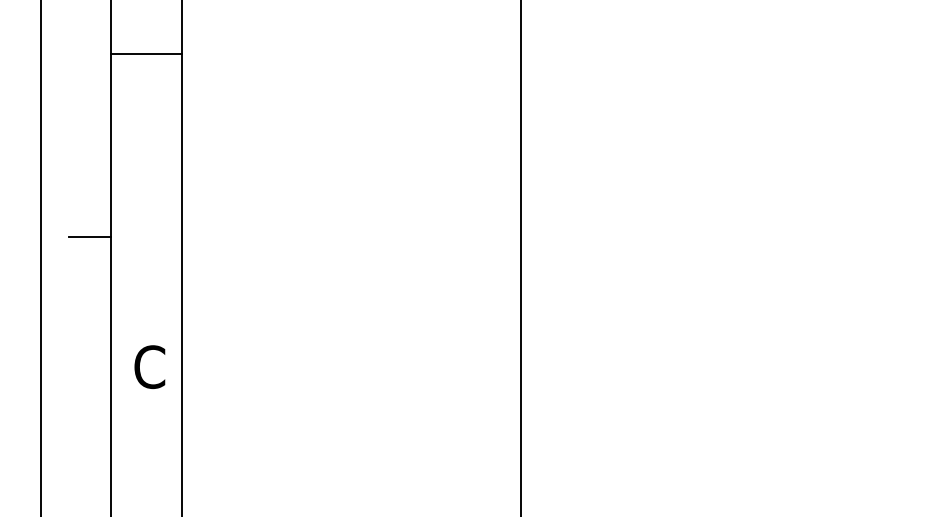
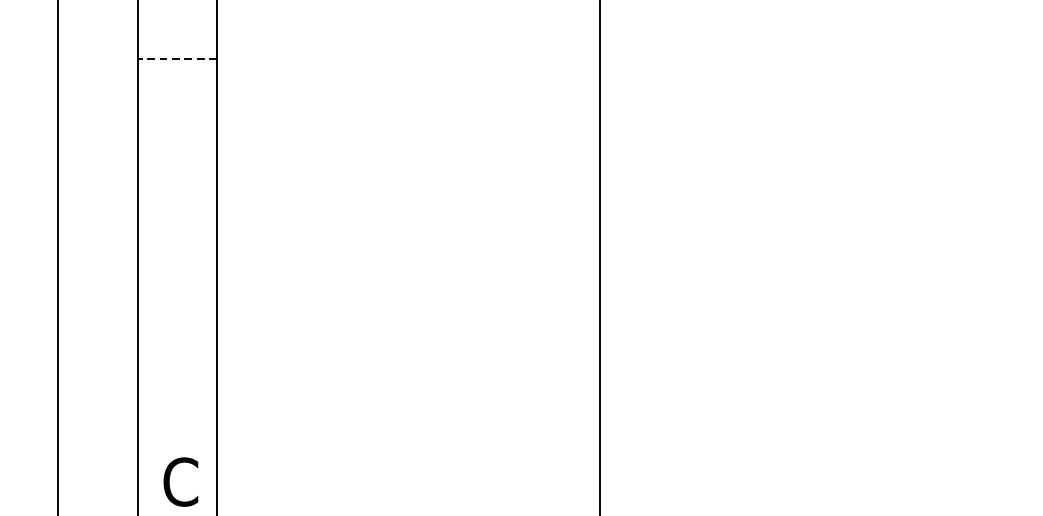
line: (146, 53) -> (177, 58), solid -> dashed
line: (90, 236) -> (113, 265), removed
text: (149, 366) -> (180, 481), moved

